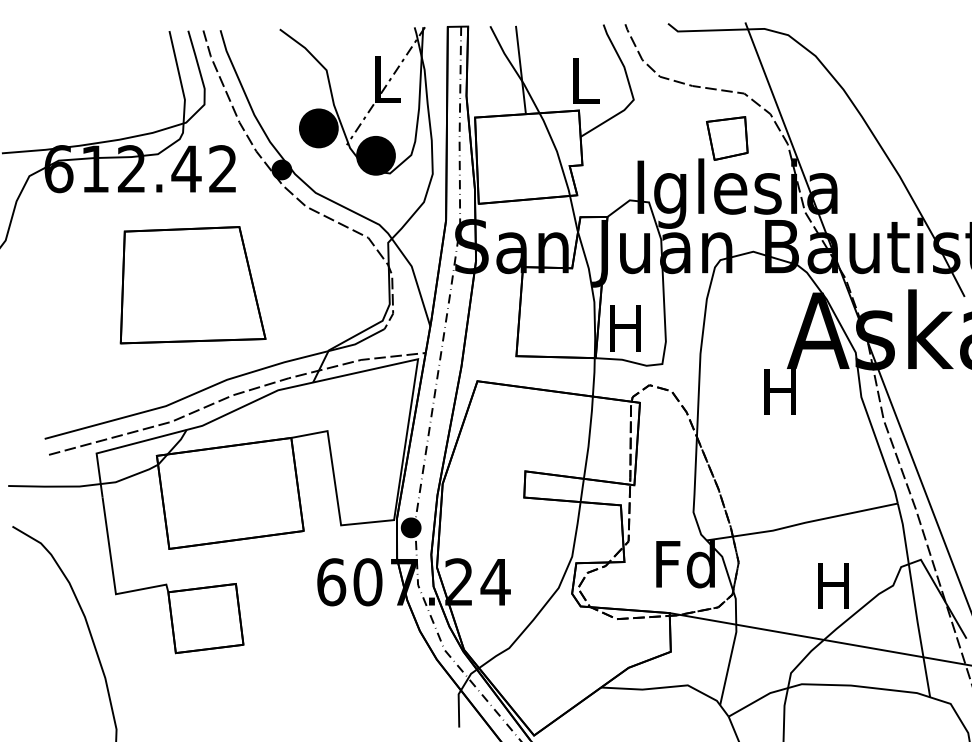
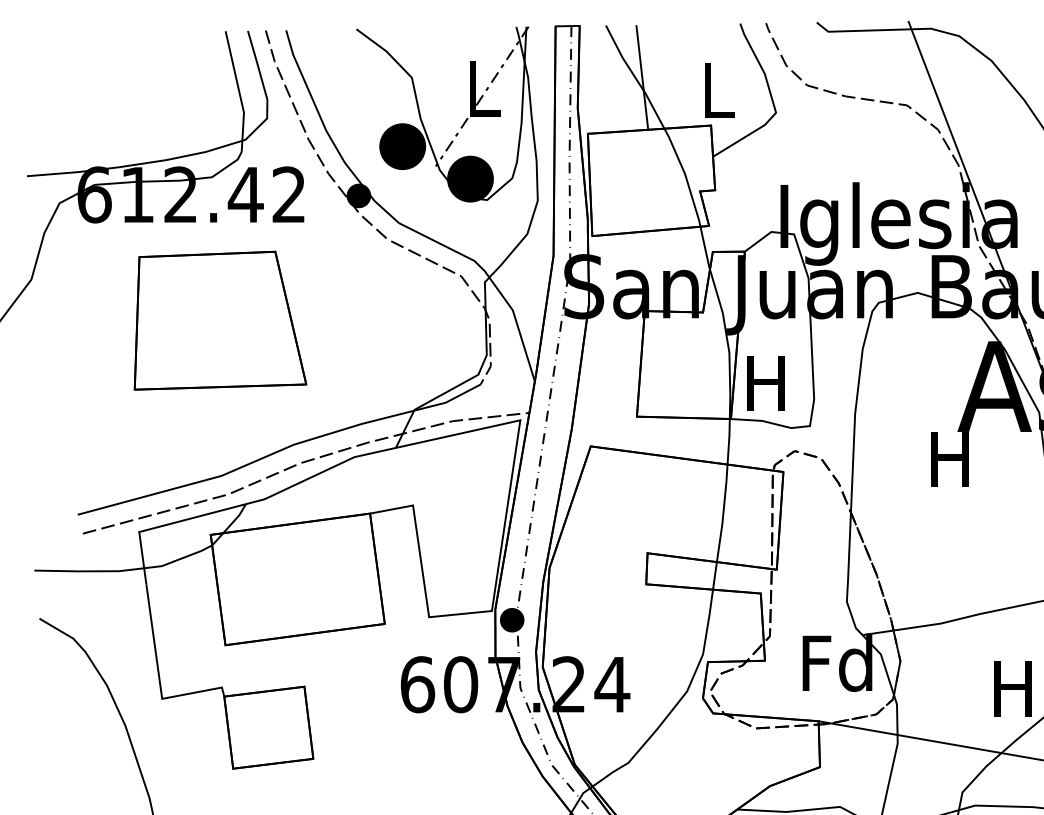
part: (727, 138) -> (887, 158), removed
part: (192, 285) -> (219, 321), moved

